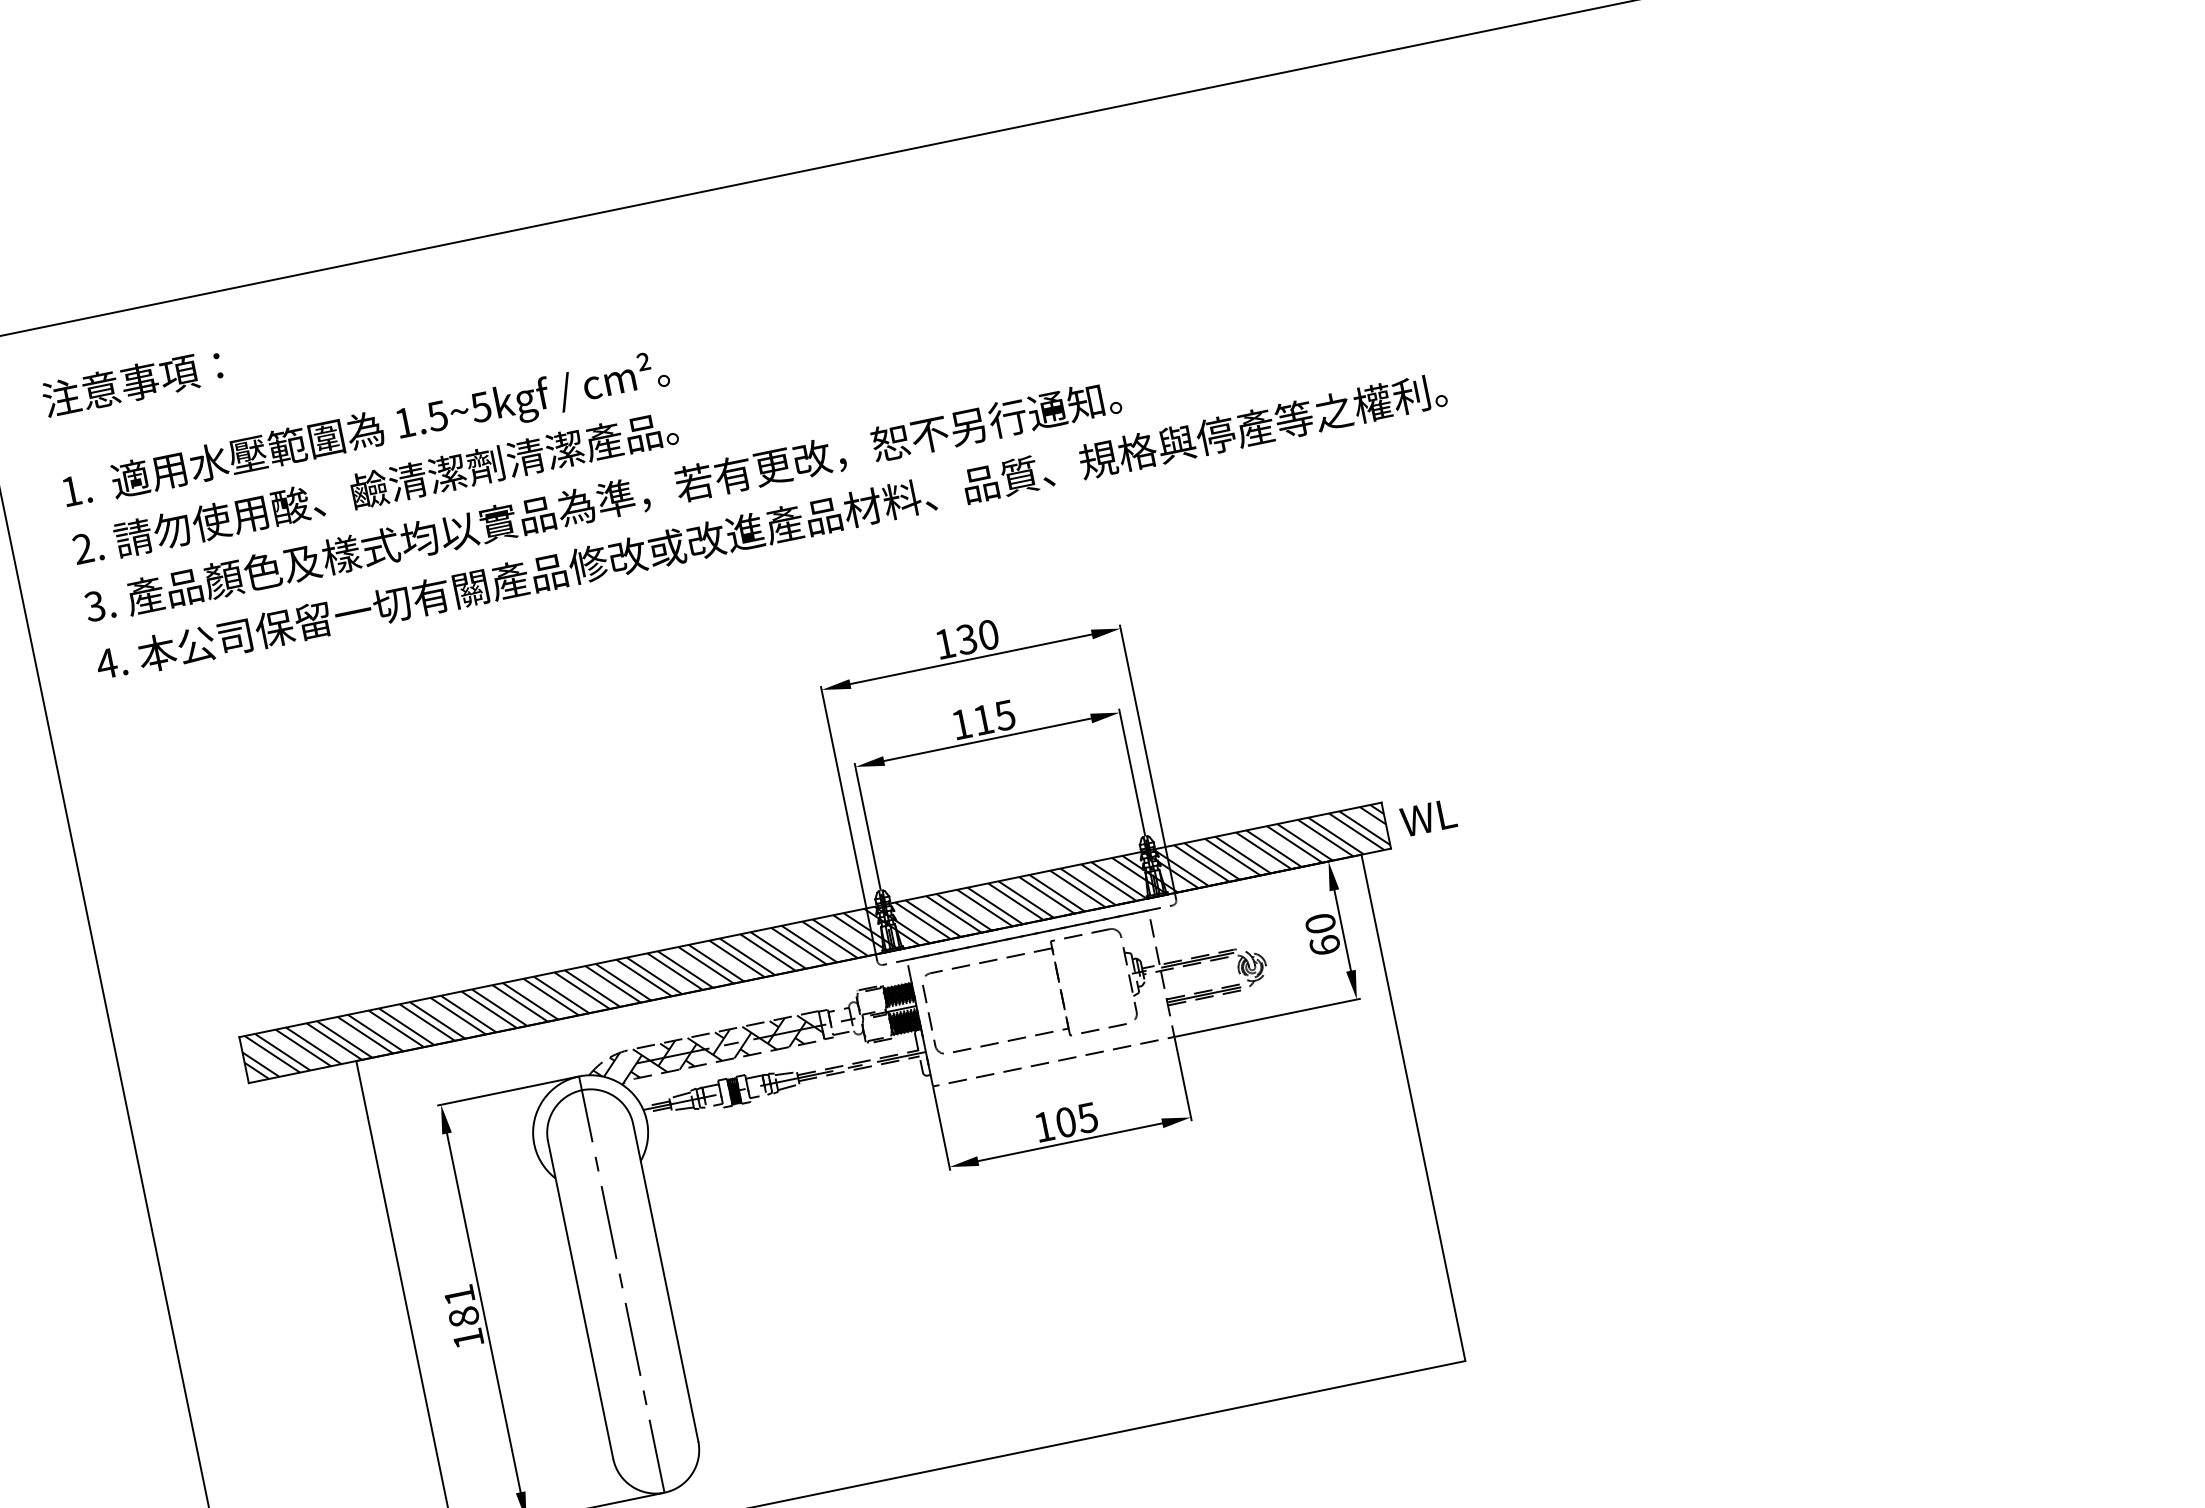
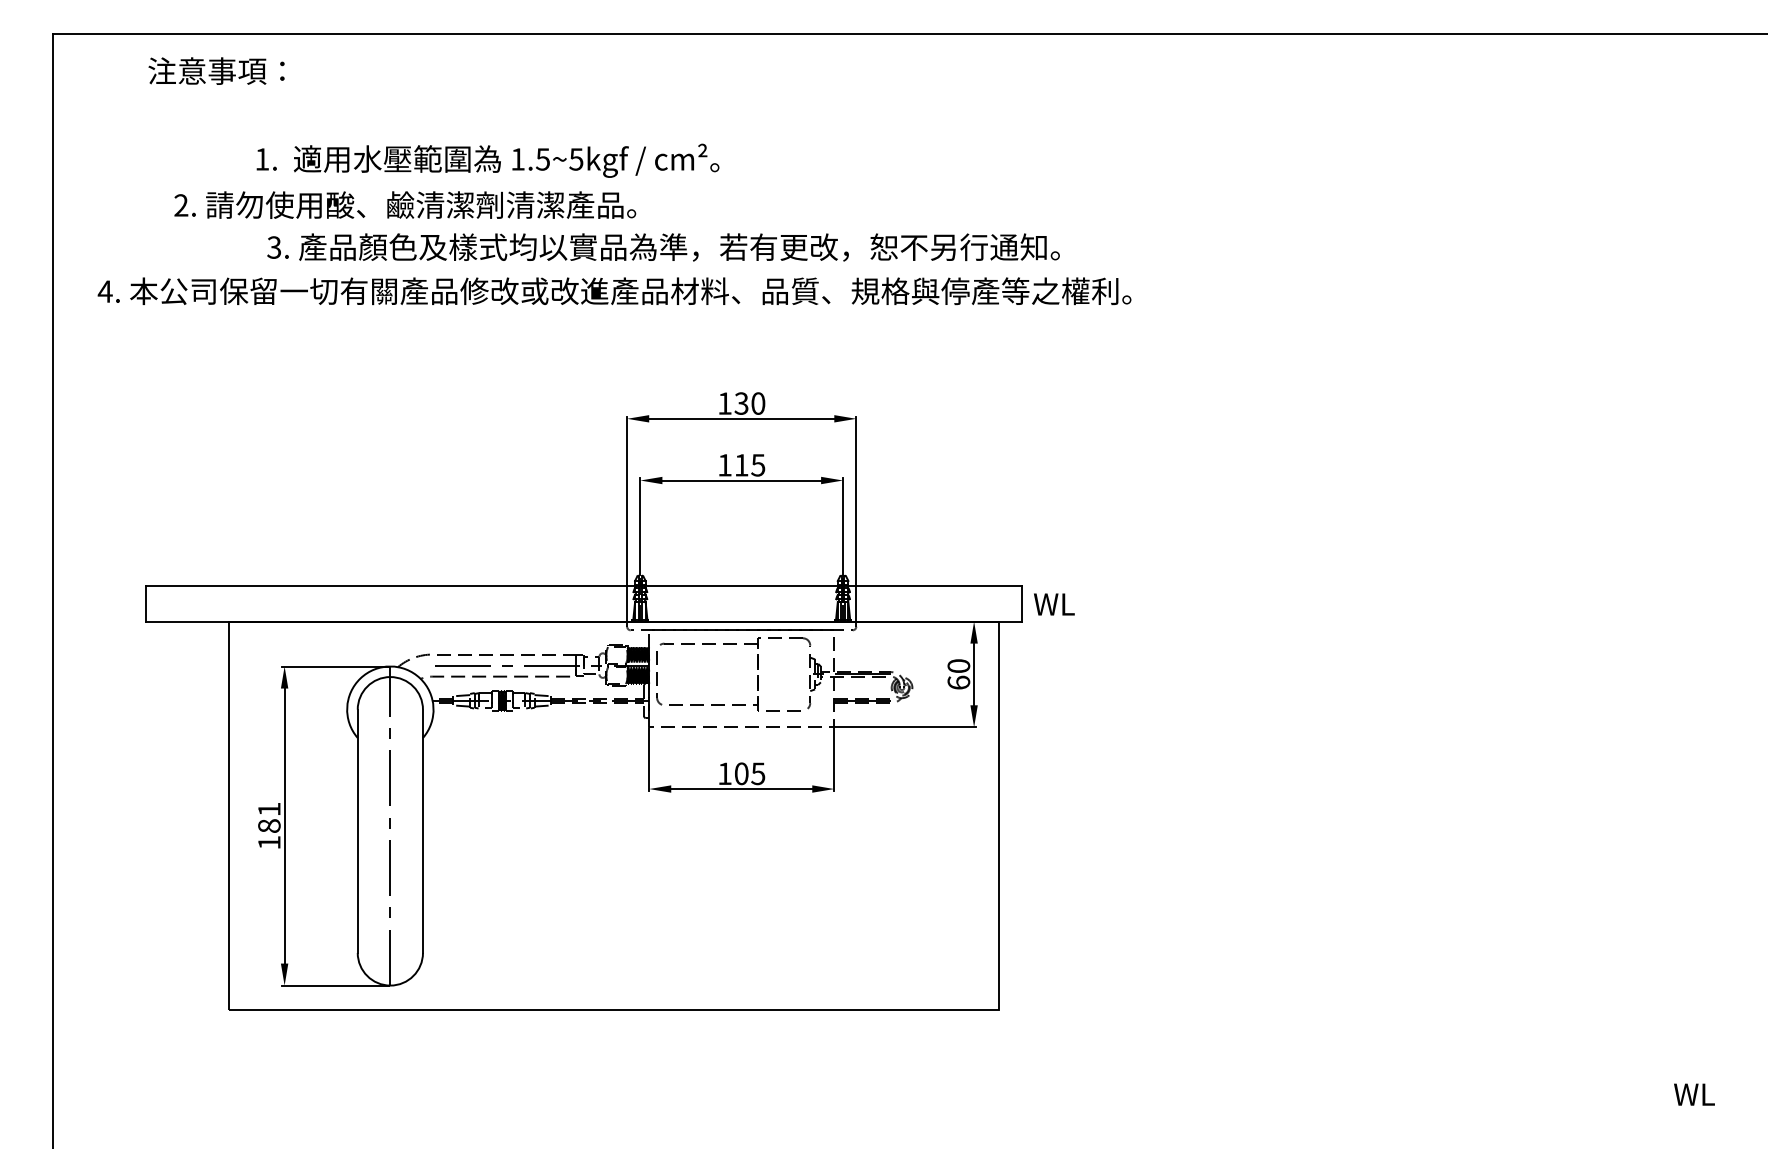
text: (132, 382) -> (216, 70), moved
text: (365, 432) -> (487, 160), moved
text: (375, 487) -> (405, 204), moved
text: (602, 502) -> (663, 247), moved
hatch: (815, 942) -> (584, 603), removed
hatch: (707, 1050) -> (488, 666), removed

